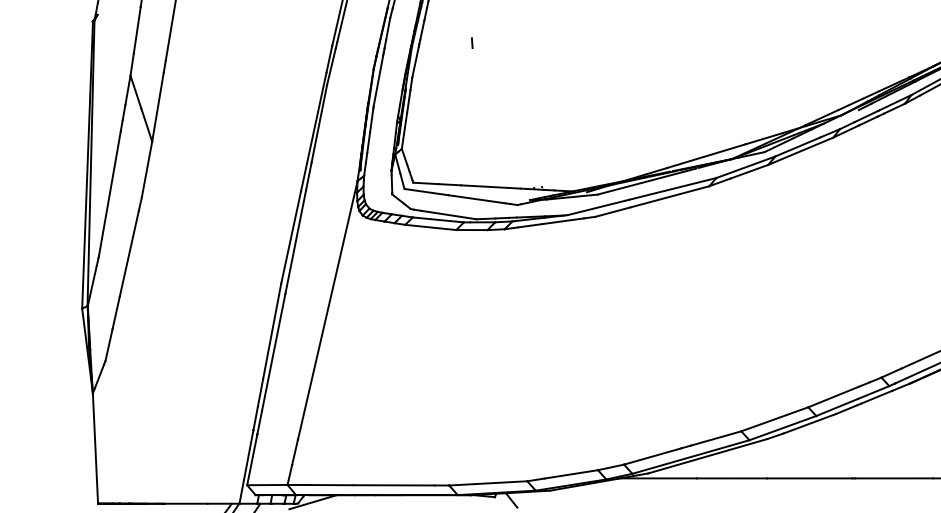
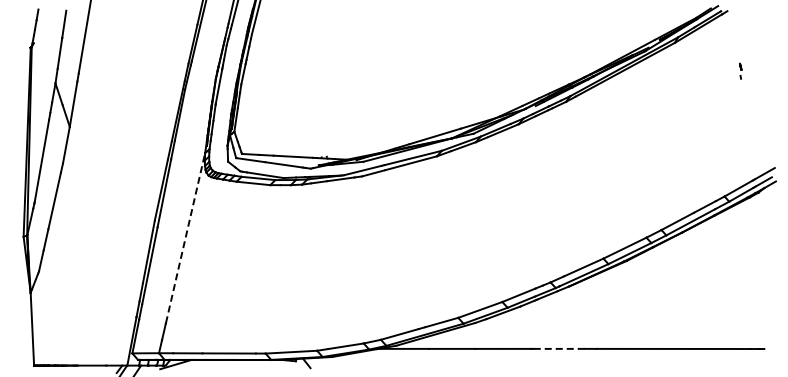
line: (471, 42) -> (280, 61), removed
line: (327, 309) -> (185, 237), solid -> dashed
line: (894, 477) -> (559, 348), solid -> dashed

